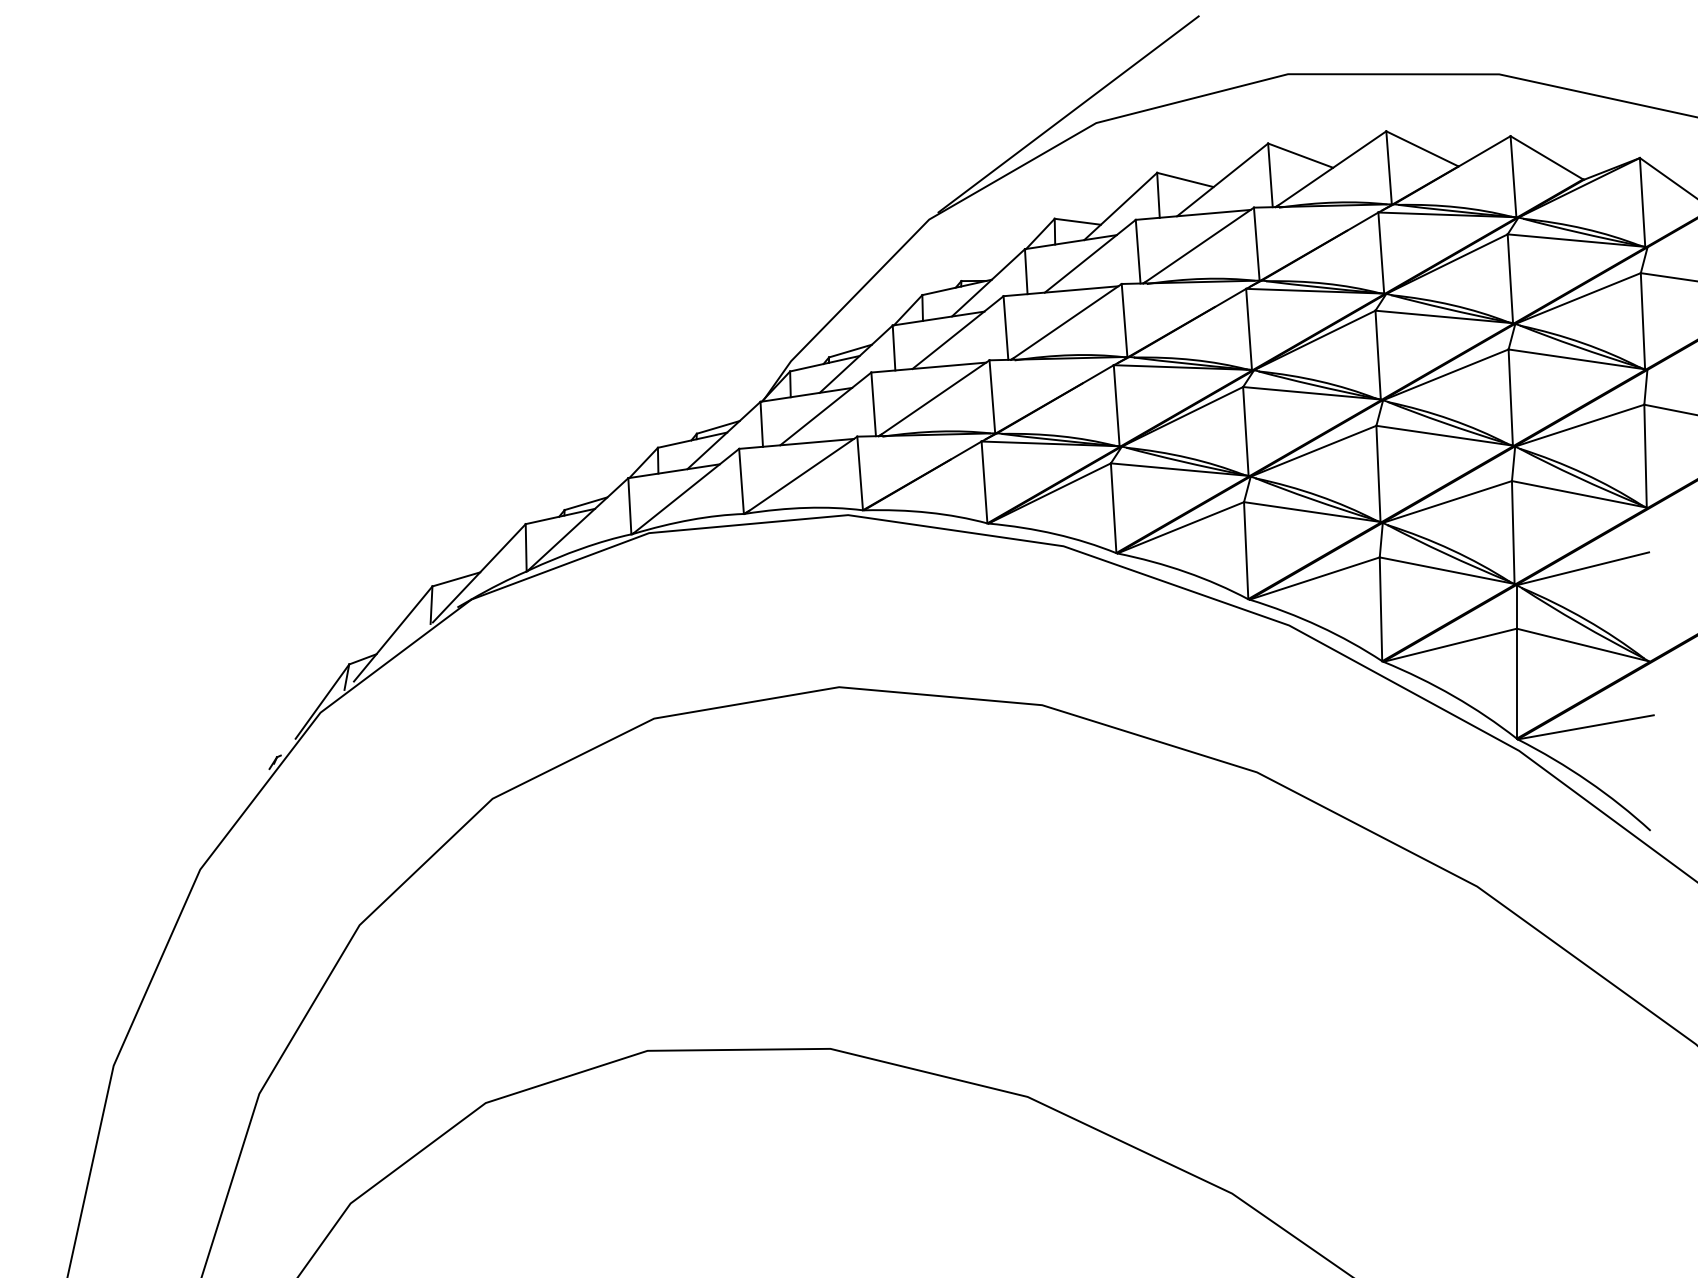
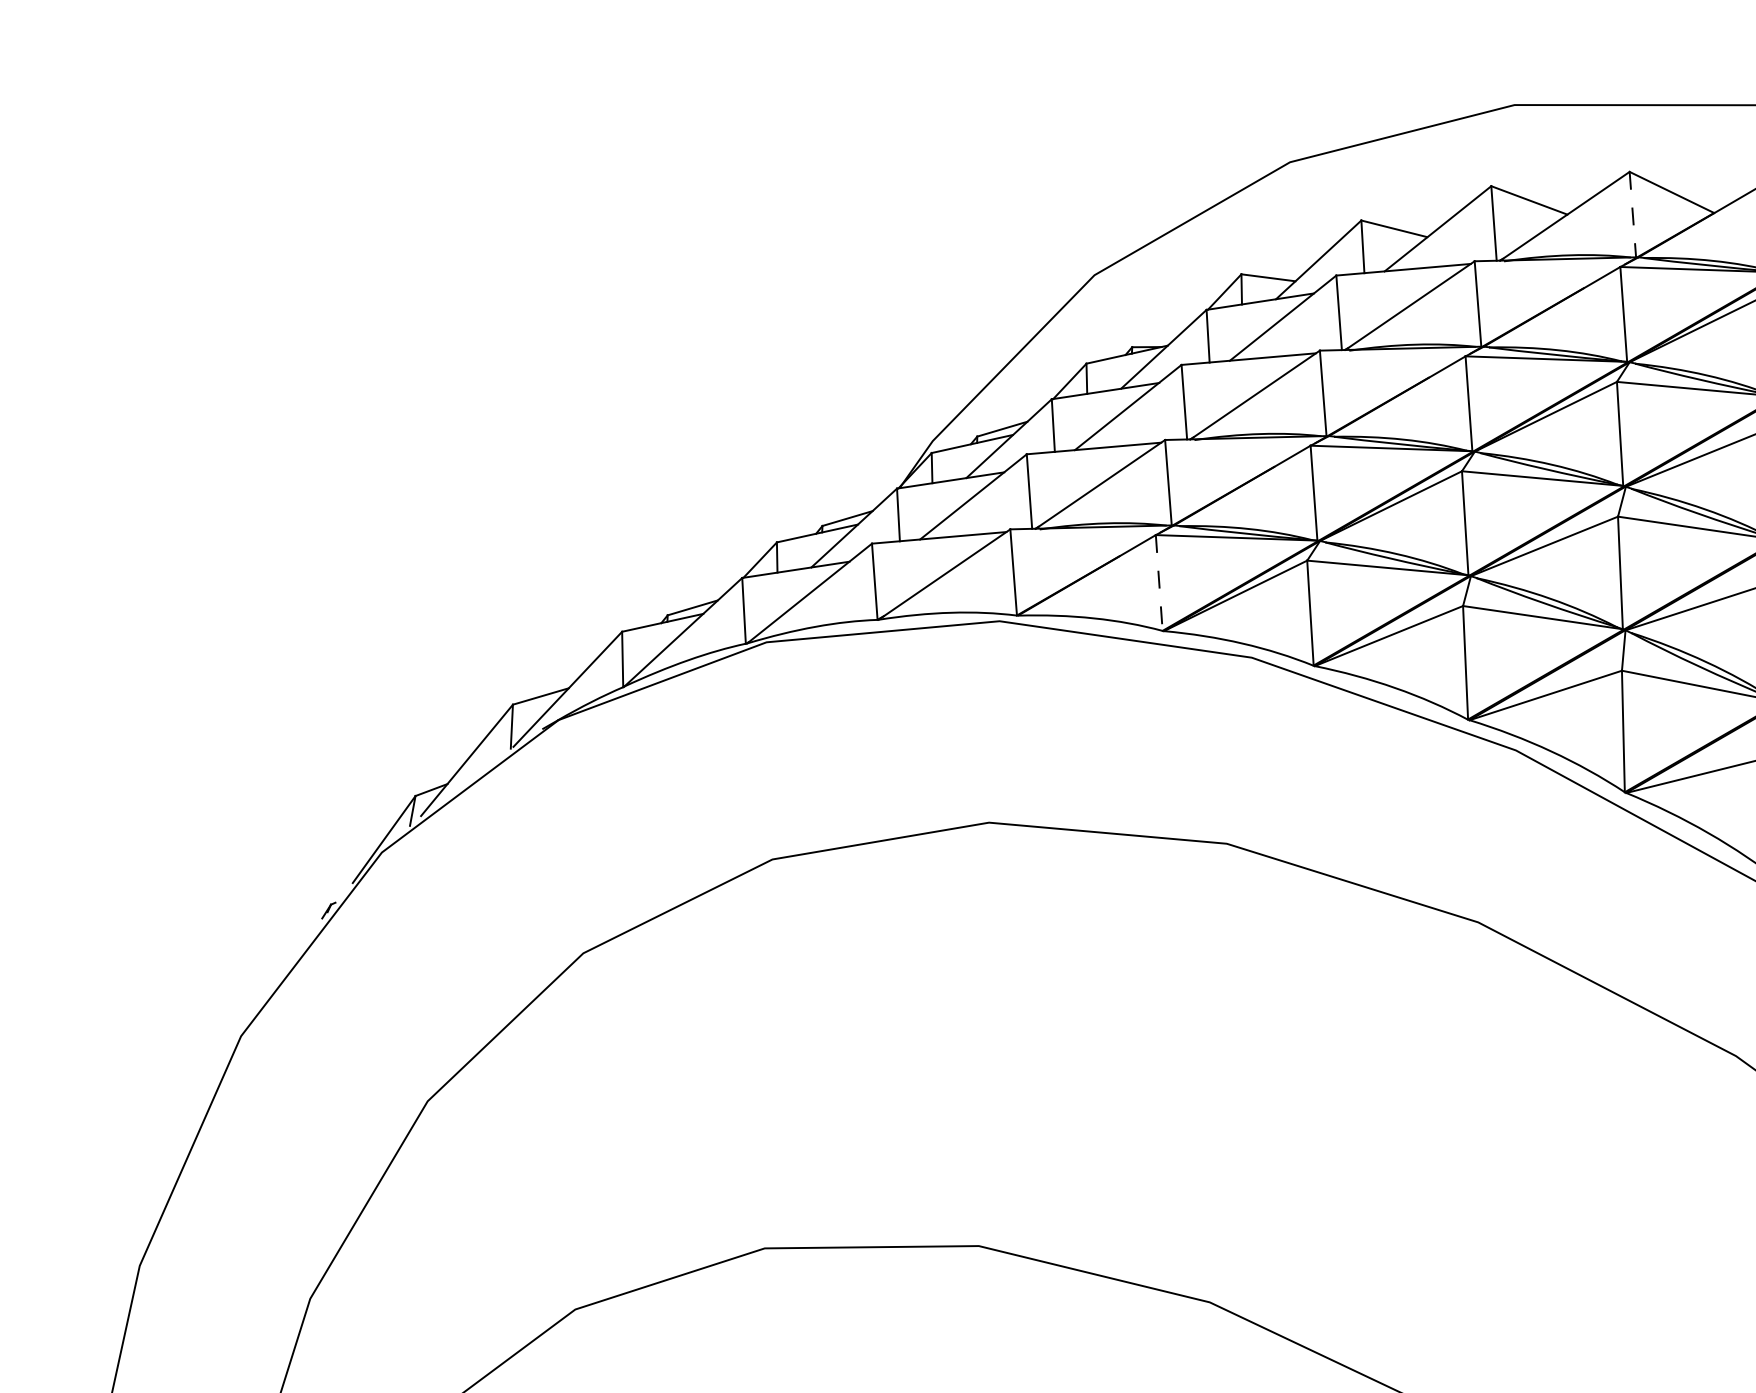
line: (1068, 114) -> (1257, 152), removed
line: (1389, 167) -> (1633, 214), solid -> dashed
line: (984, 482) -> (1159, 583), solid -> dashed

